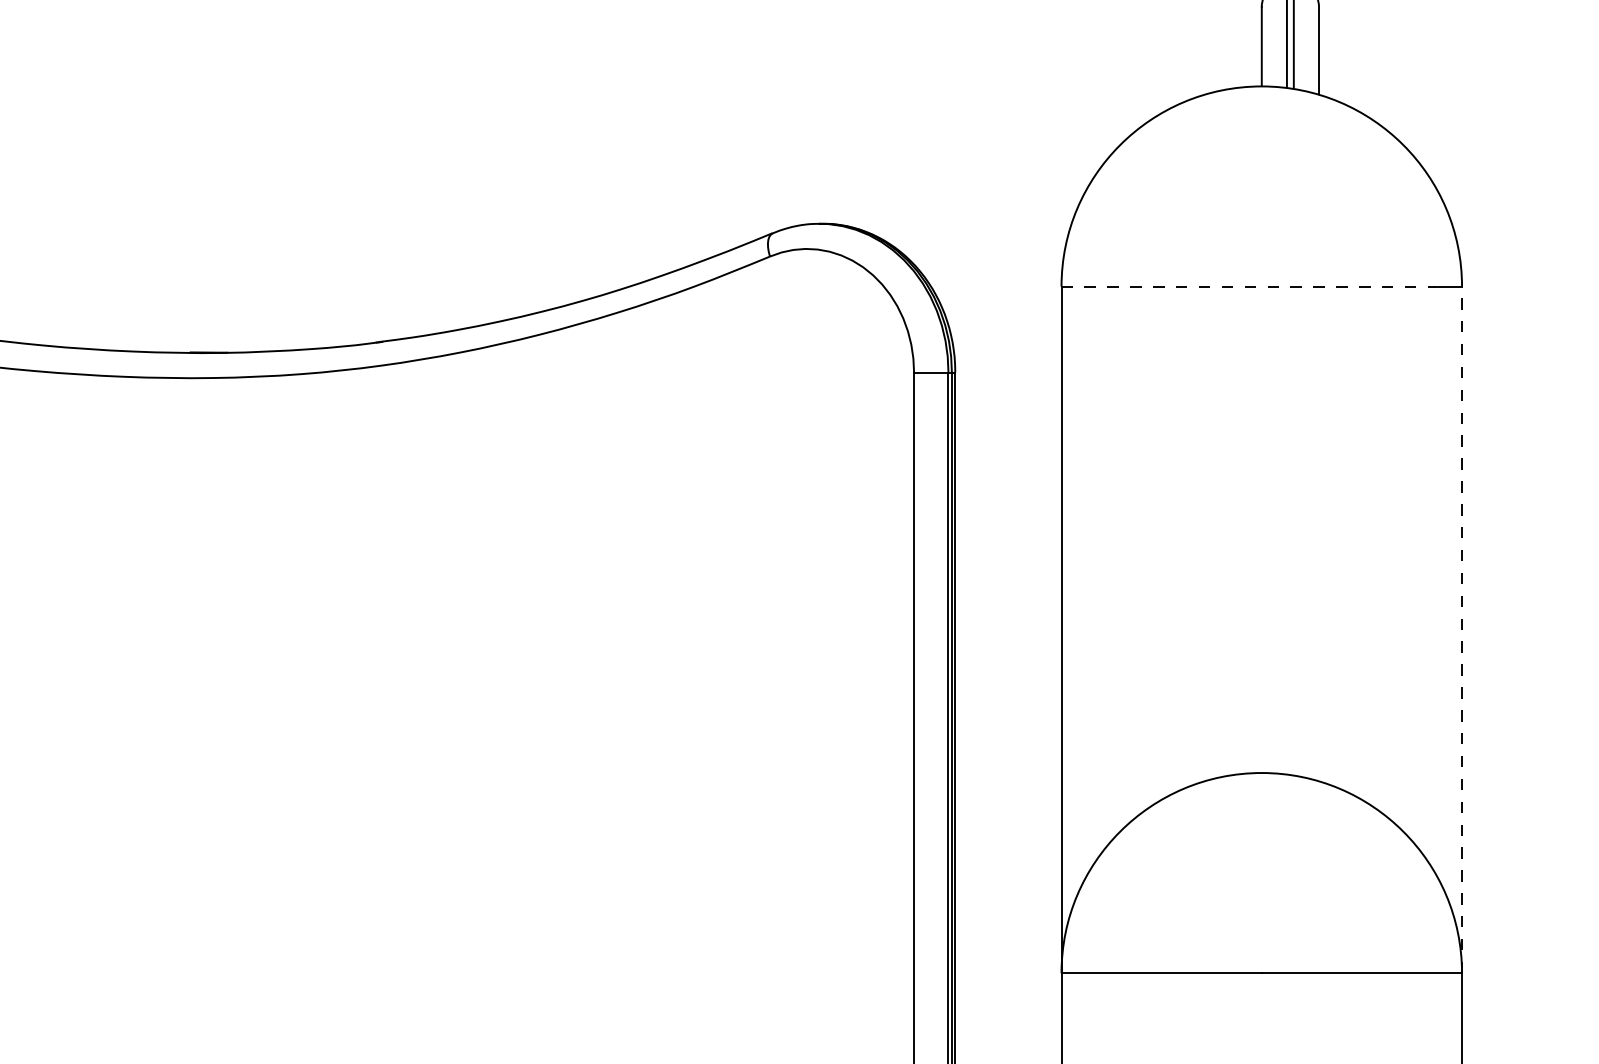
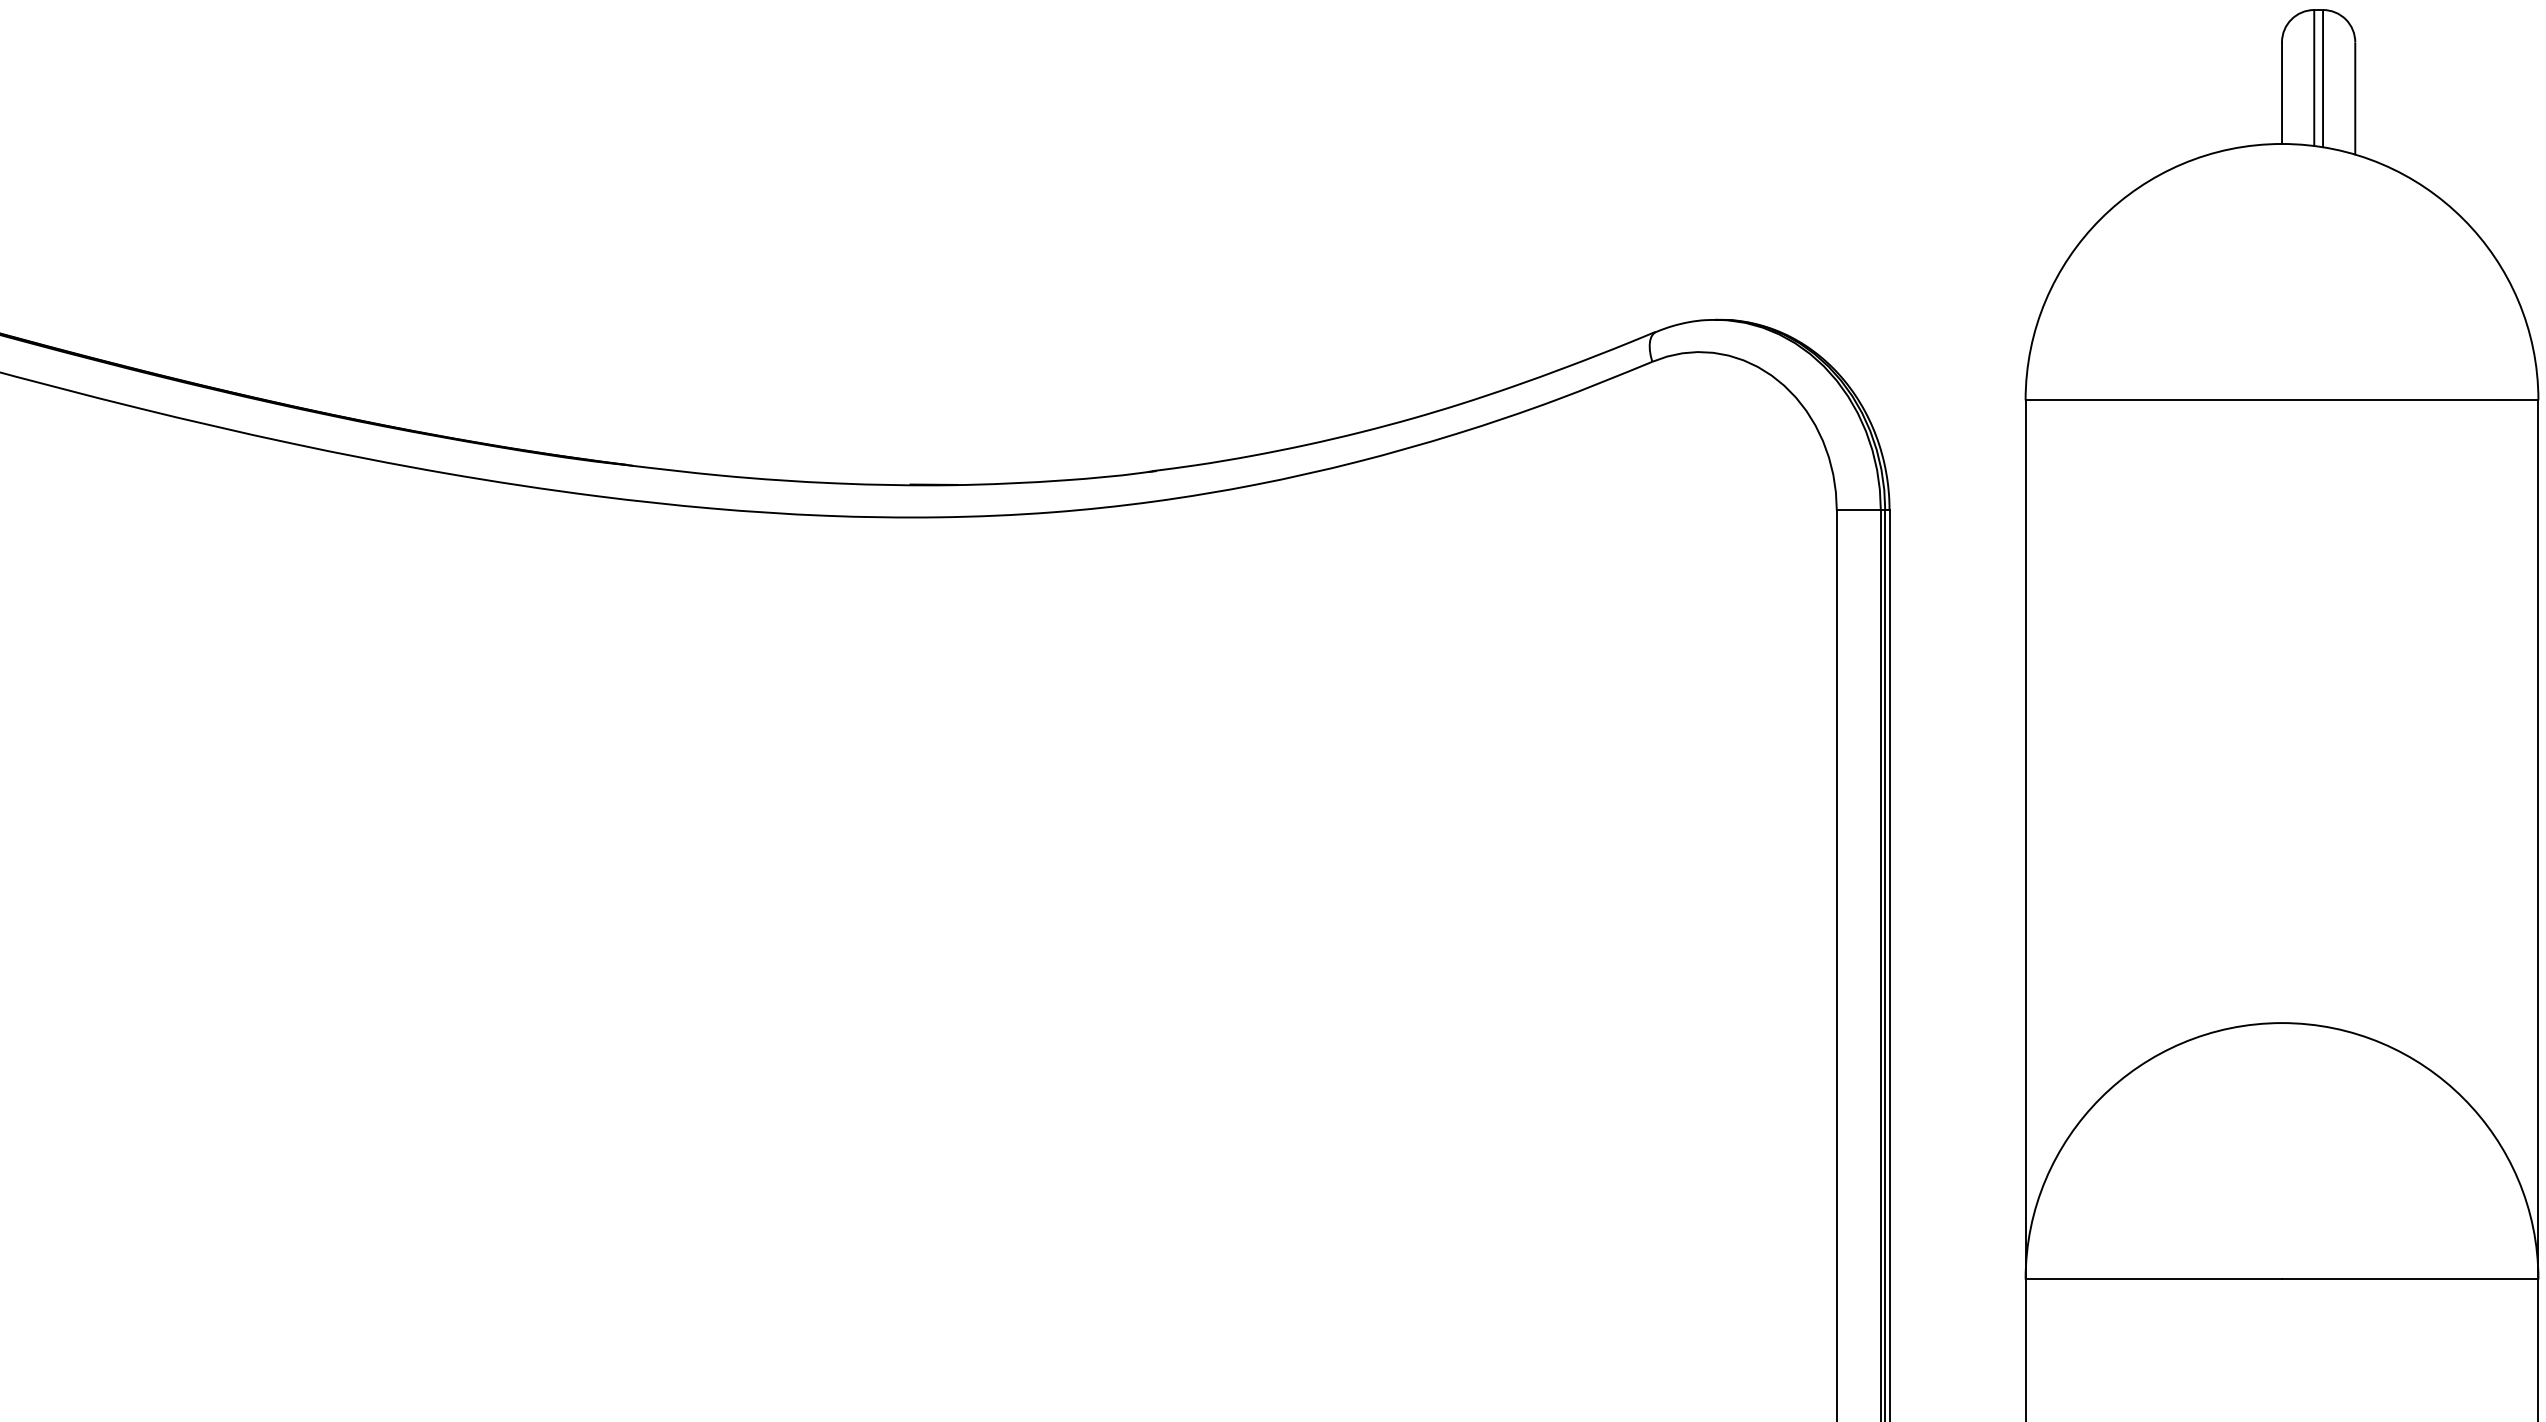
line: (1248, 286) -> (2265, 400), dashed -> solid
line: (1462, 629) -> (2538, 839), dashed -> solid

